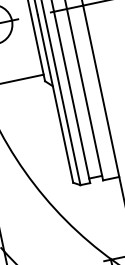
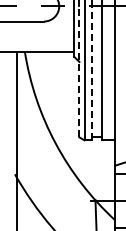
line: (72, 97) -> (92, 73), solid -> dashed
line: (55, 98) -> (79, 71), solid -> dashed

